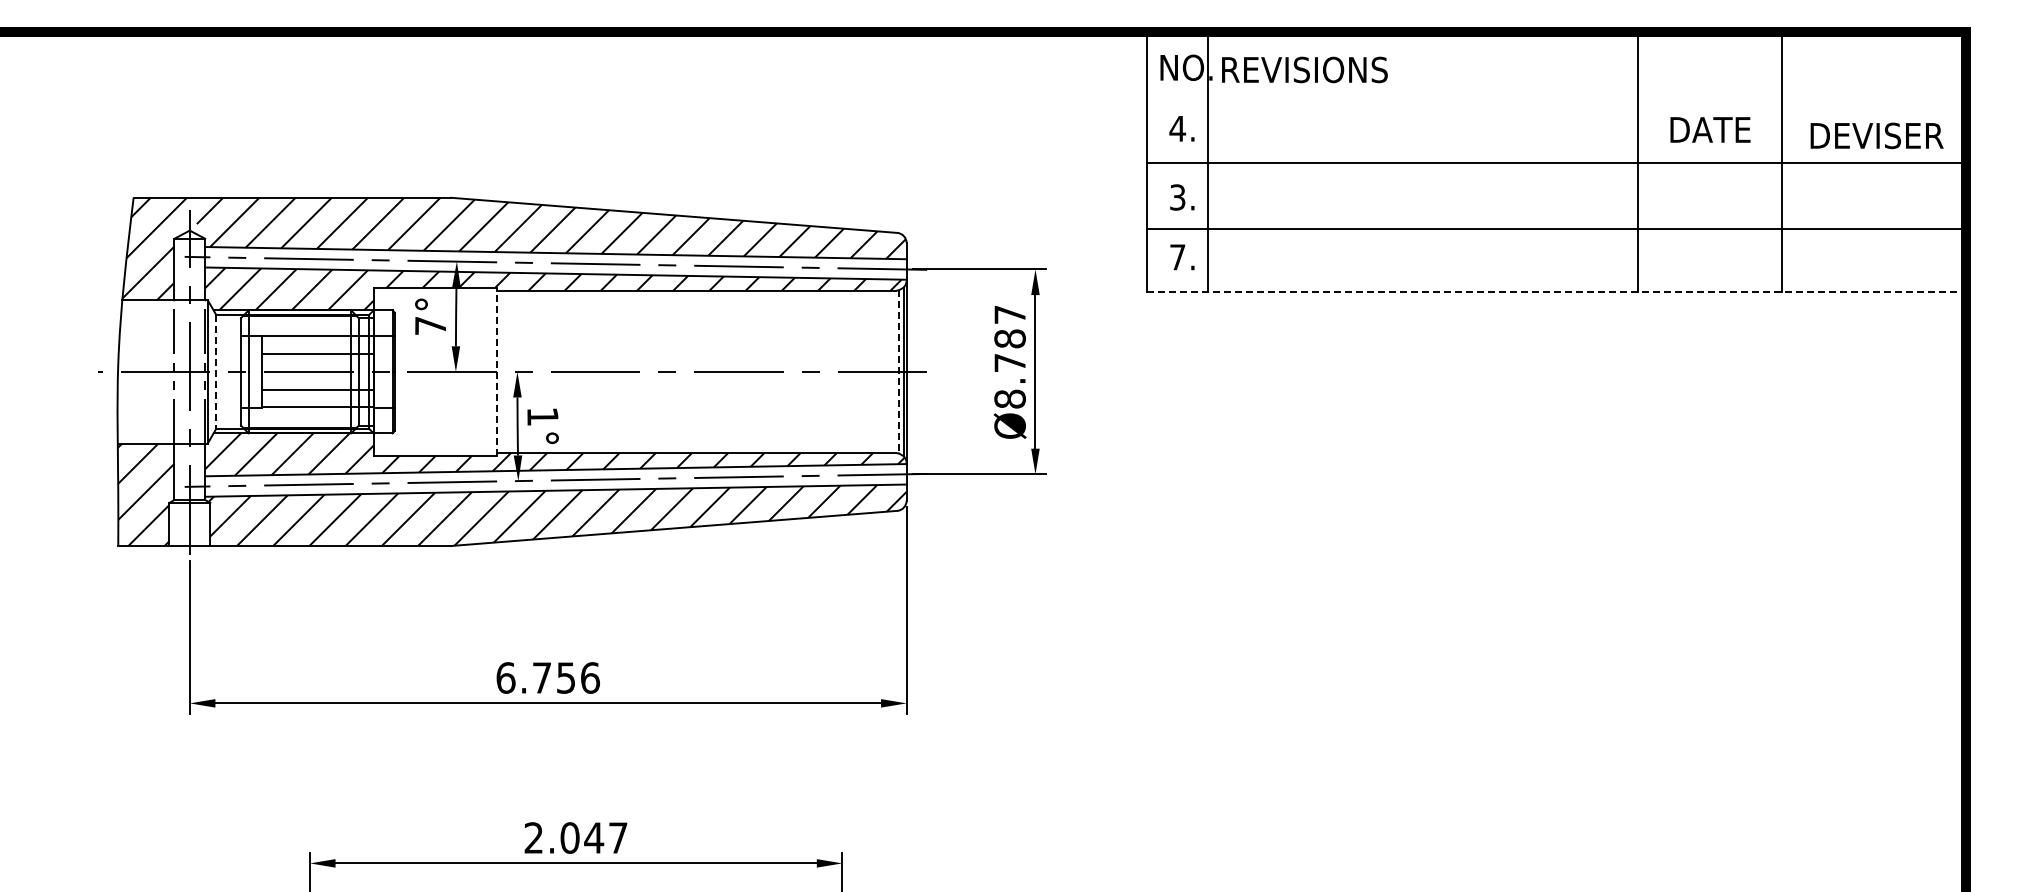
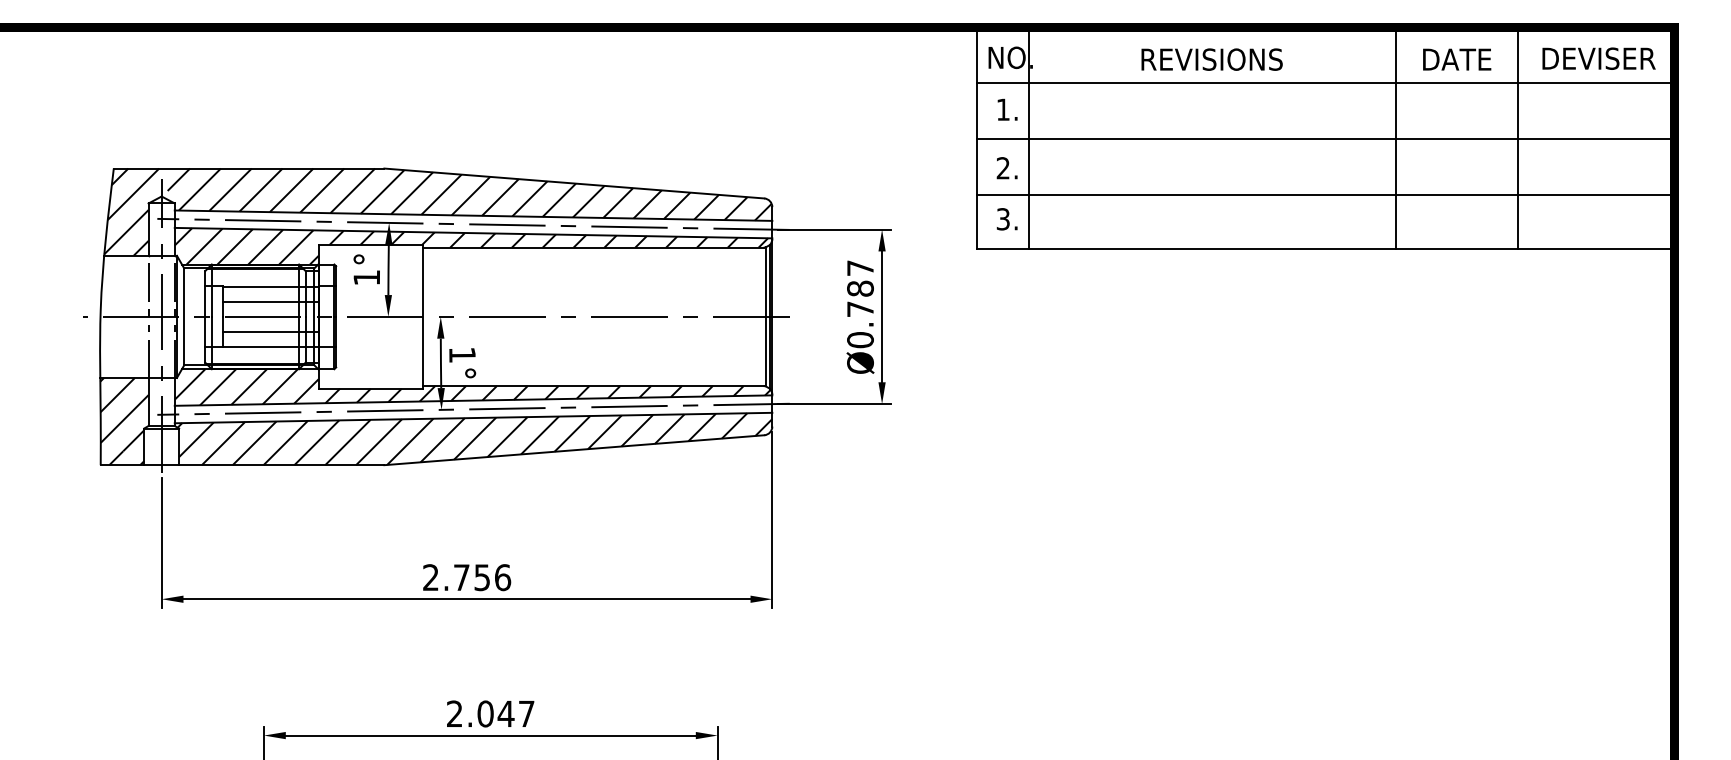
text: (1304, 69) -> (1211, 59), moved
line: (1555, 97) -> (1325, 83), added
text: (1177, 128) -> (1003, 109), 4. -> 1.
text: (1710, 129) -> (1457, 59), moved
text: (1876, 135) -> (1598, 58), moved
text: (1177, 197) -> (1003, 168), 3. -> 2.
text: (1177, 257) -> (1003, 219), 7. -> 3.
line: (1556, 291) -> (1325, 248), dashed -> solid
text: (430, 325) -> (366, 277), 7° -> 1°
line: (216, 371) -> (184, 316), dashed -> solid
line: (497, 371) -> (423, 316), dashed -> solid
line: (899, 371) -> (766, 316), dashed -> solid
text: (1009, 398) -> (859, 339), Ø8.787 -> Ø0.787
text: (505, 677) -> (430, 577), 6.756 -> 2.756

